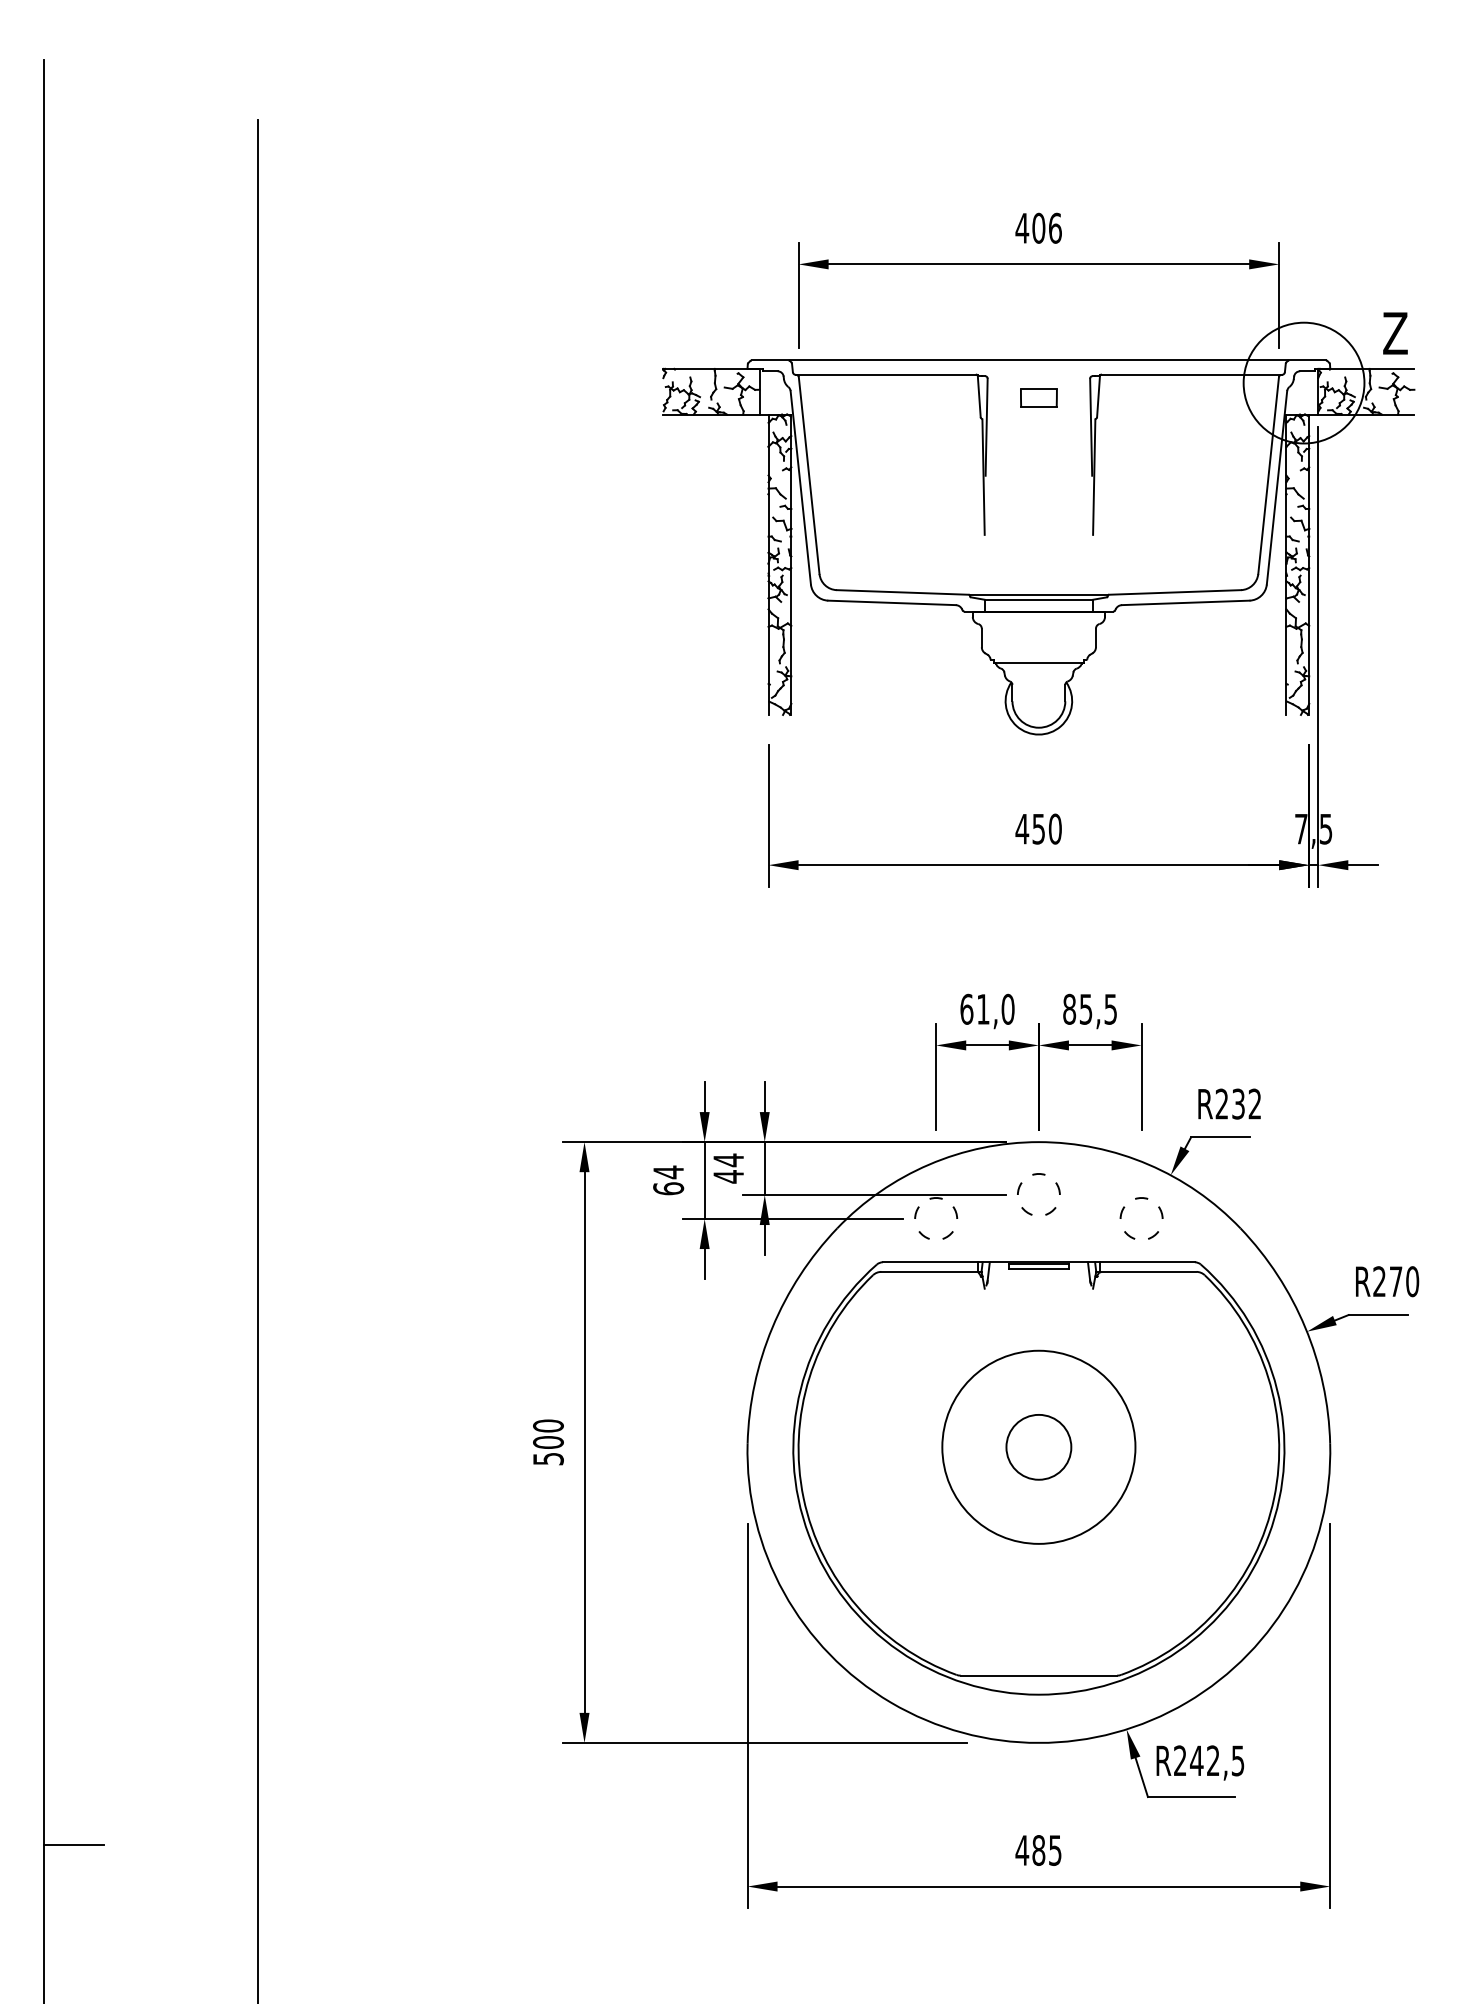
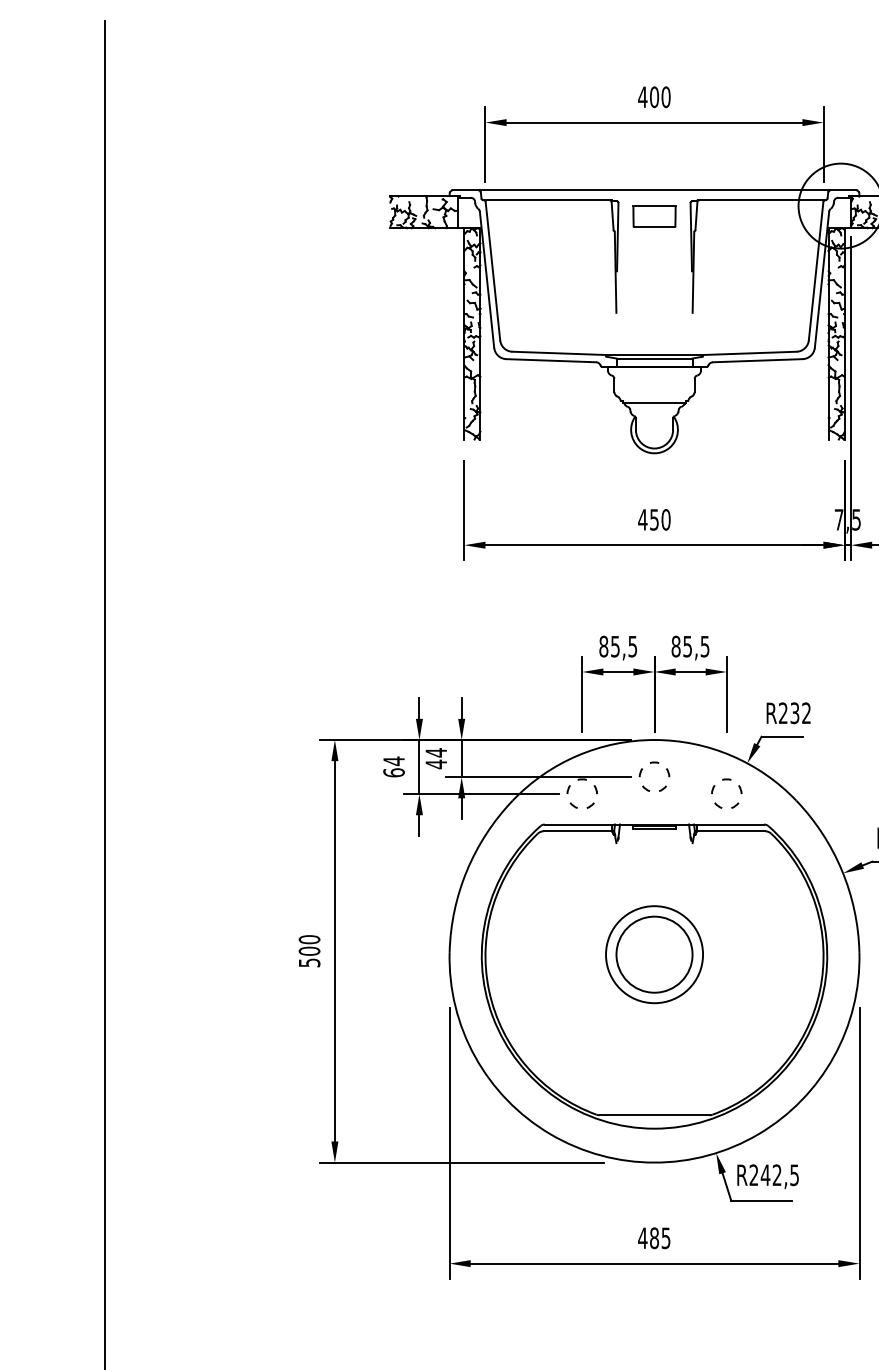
text: (1054, 227) -> (665, 96), 406 -> 400
part: (1038, 397) -> (654, 216), size x1.67
text: (987, 1008) -> (618, 646), 61,0 -> 85,5
circle: (1038, 1447) -> (654, 954), size x0.71
circle: (1038, 1447) -> (654, 954), size x1.67

